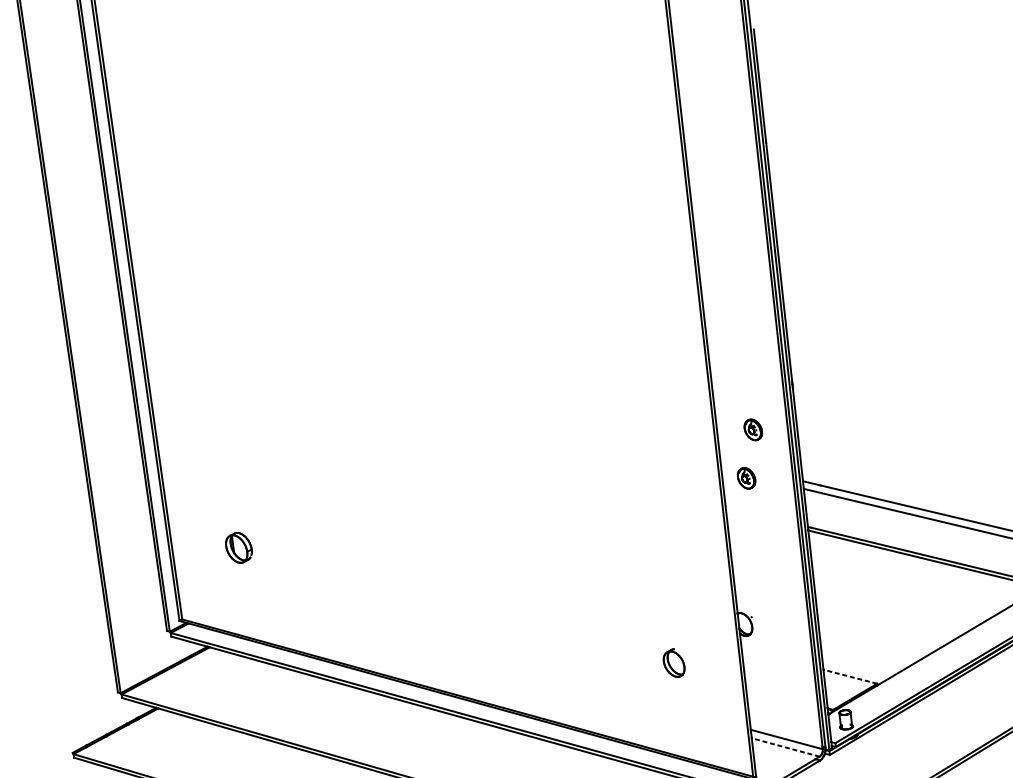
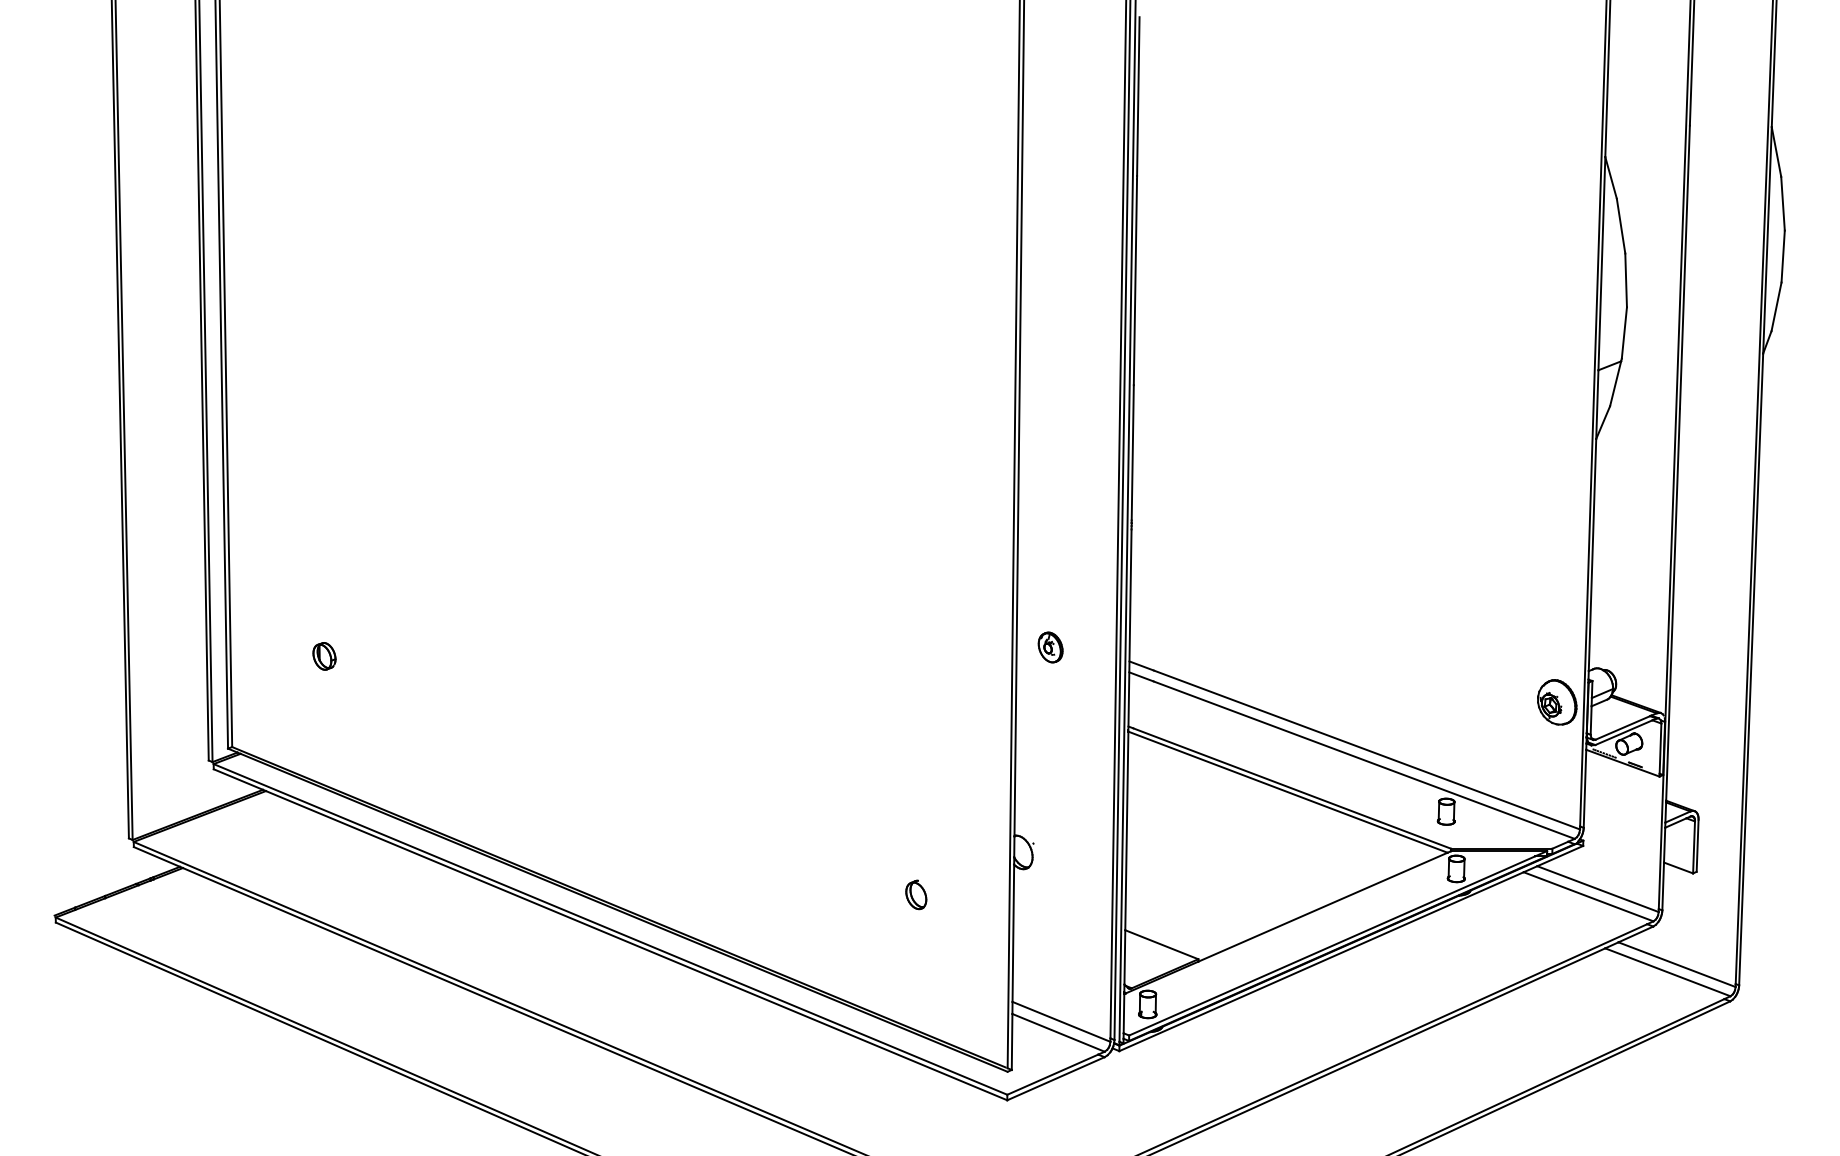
part: (753, 429) -> (1068, 580), removed
part: (238, 548) -> (324, 656), size x0.62
part: (674, 663) -> (916, 894), size x0.71
line: (850, 676) -> (1161, 944), dashed -> solid
line: (785, 747) -> (1058, 1032), dashed -> solid

